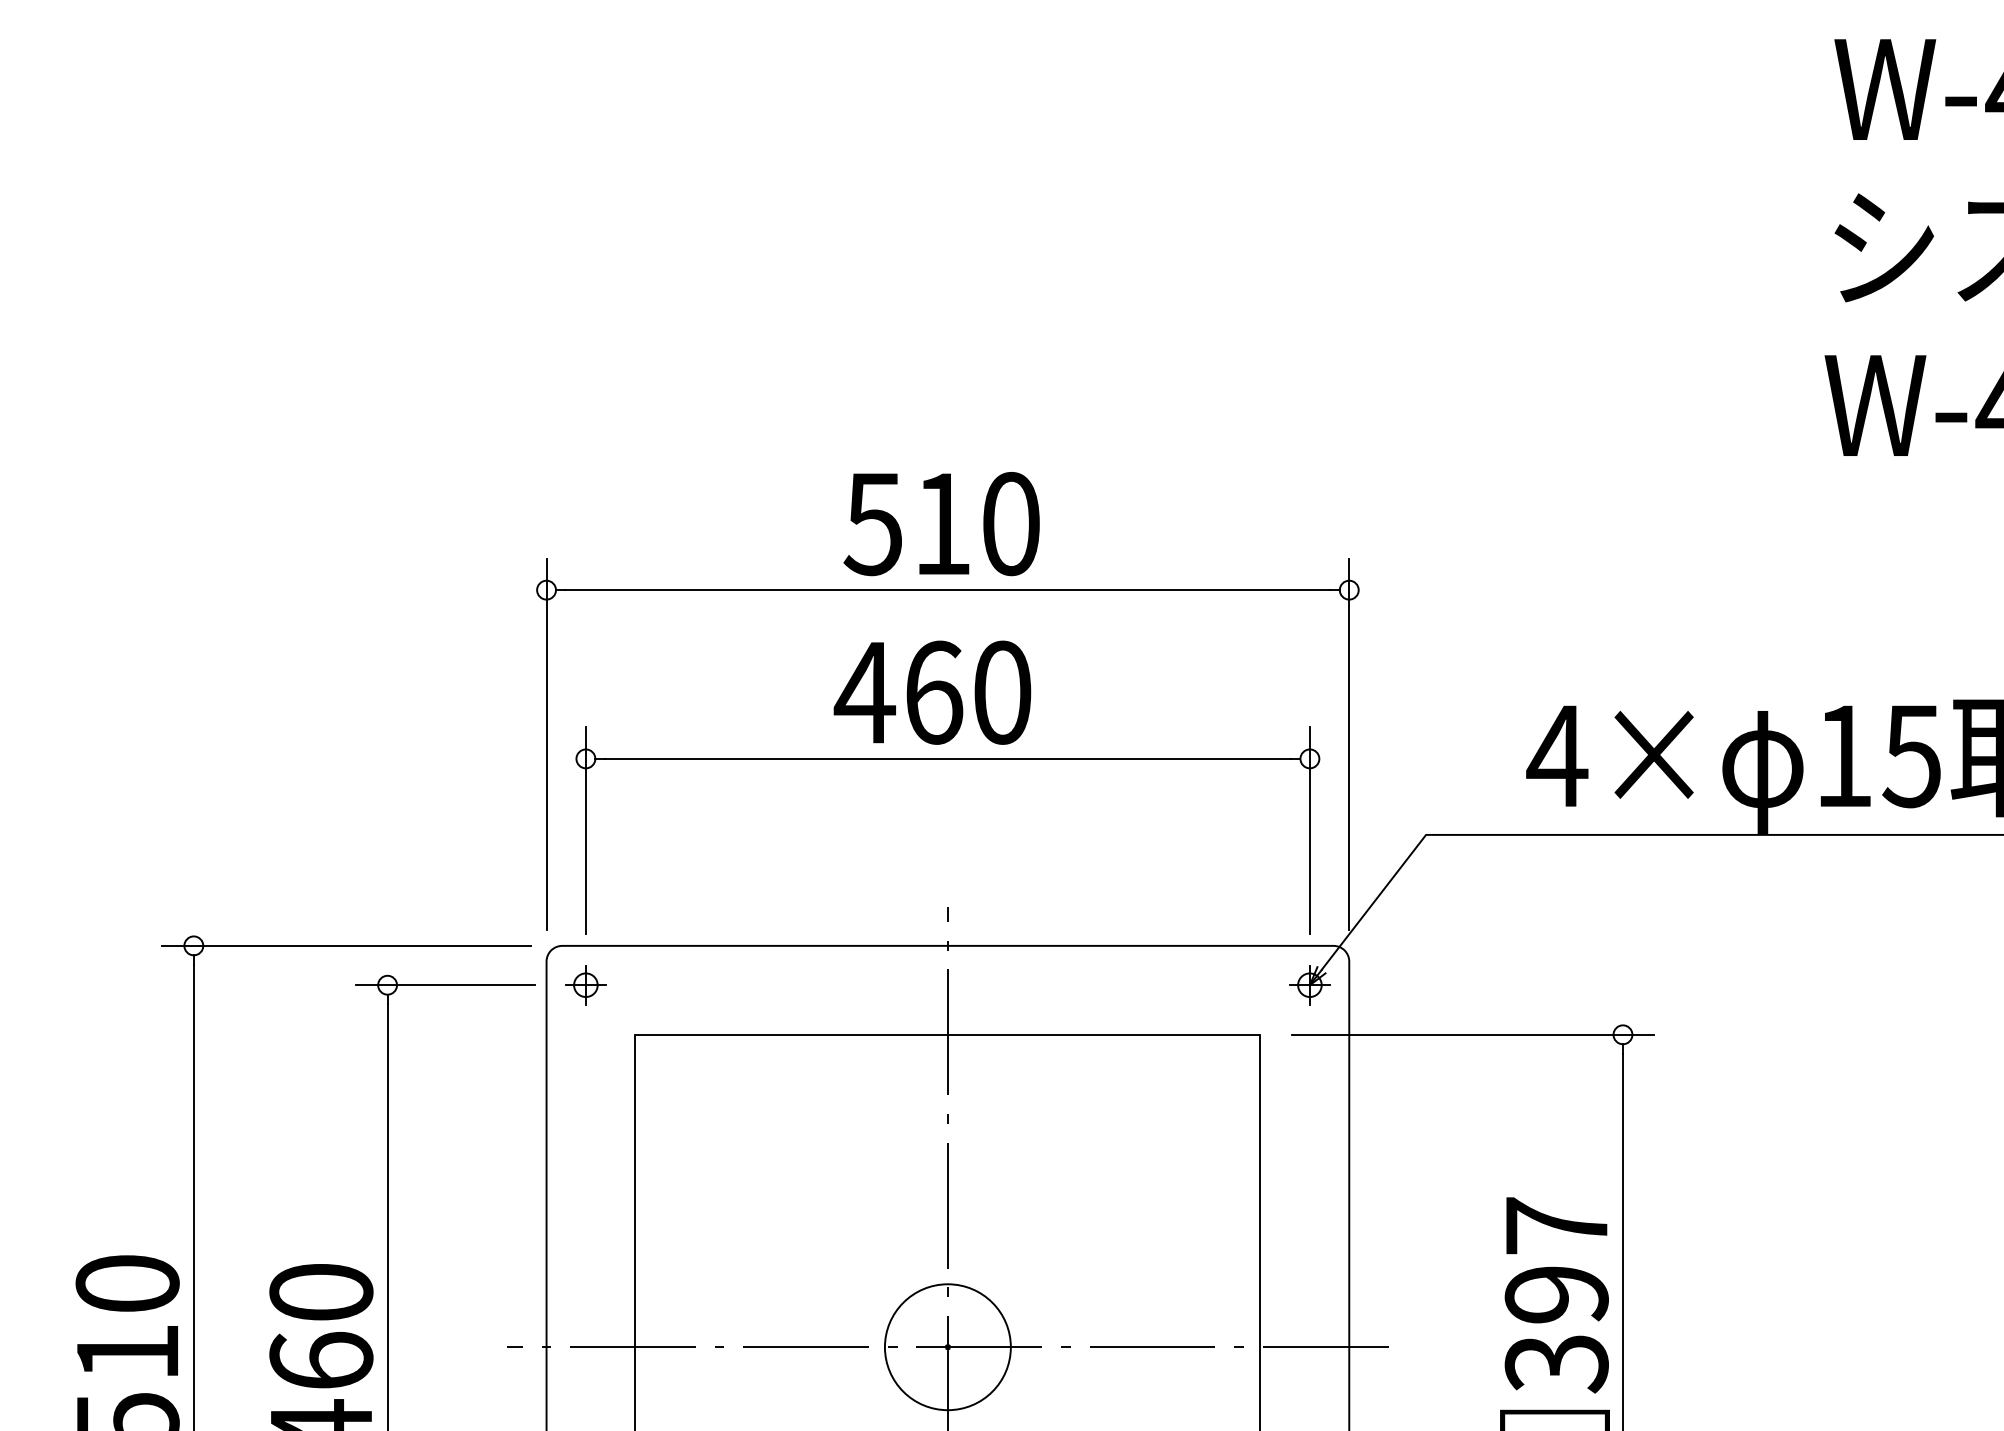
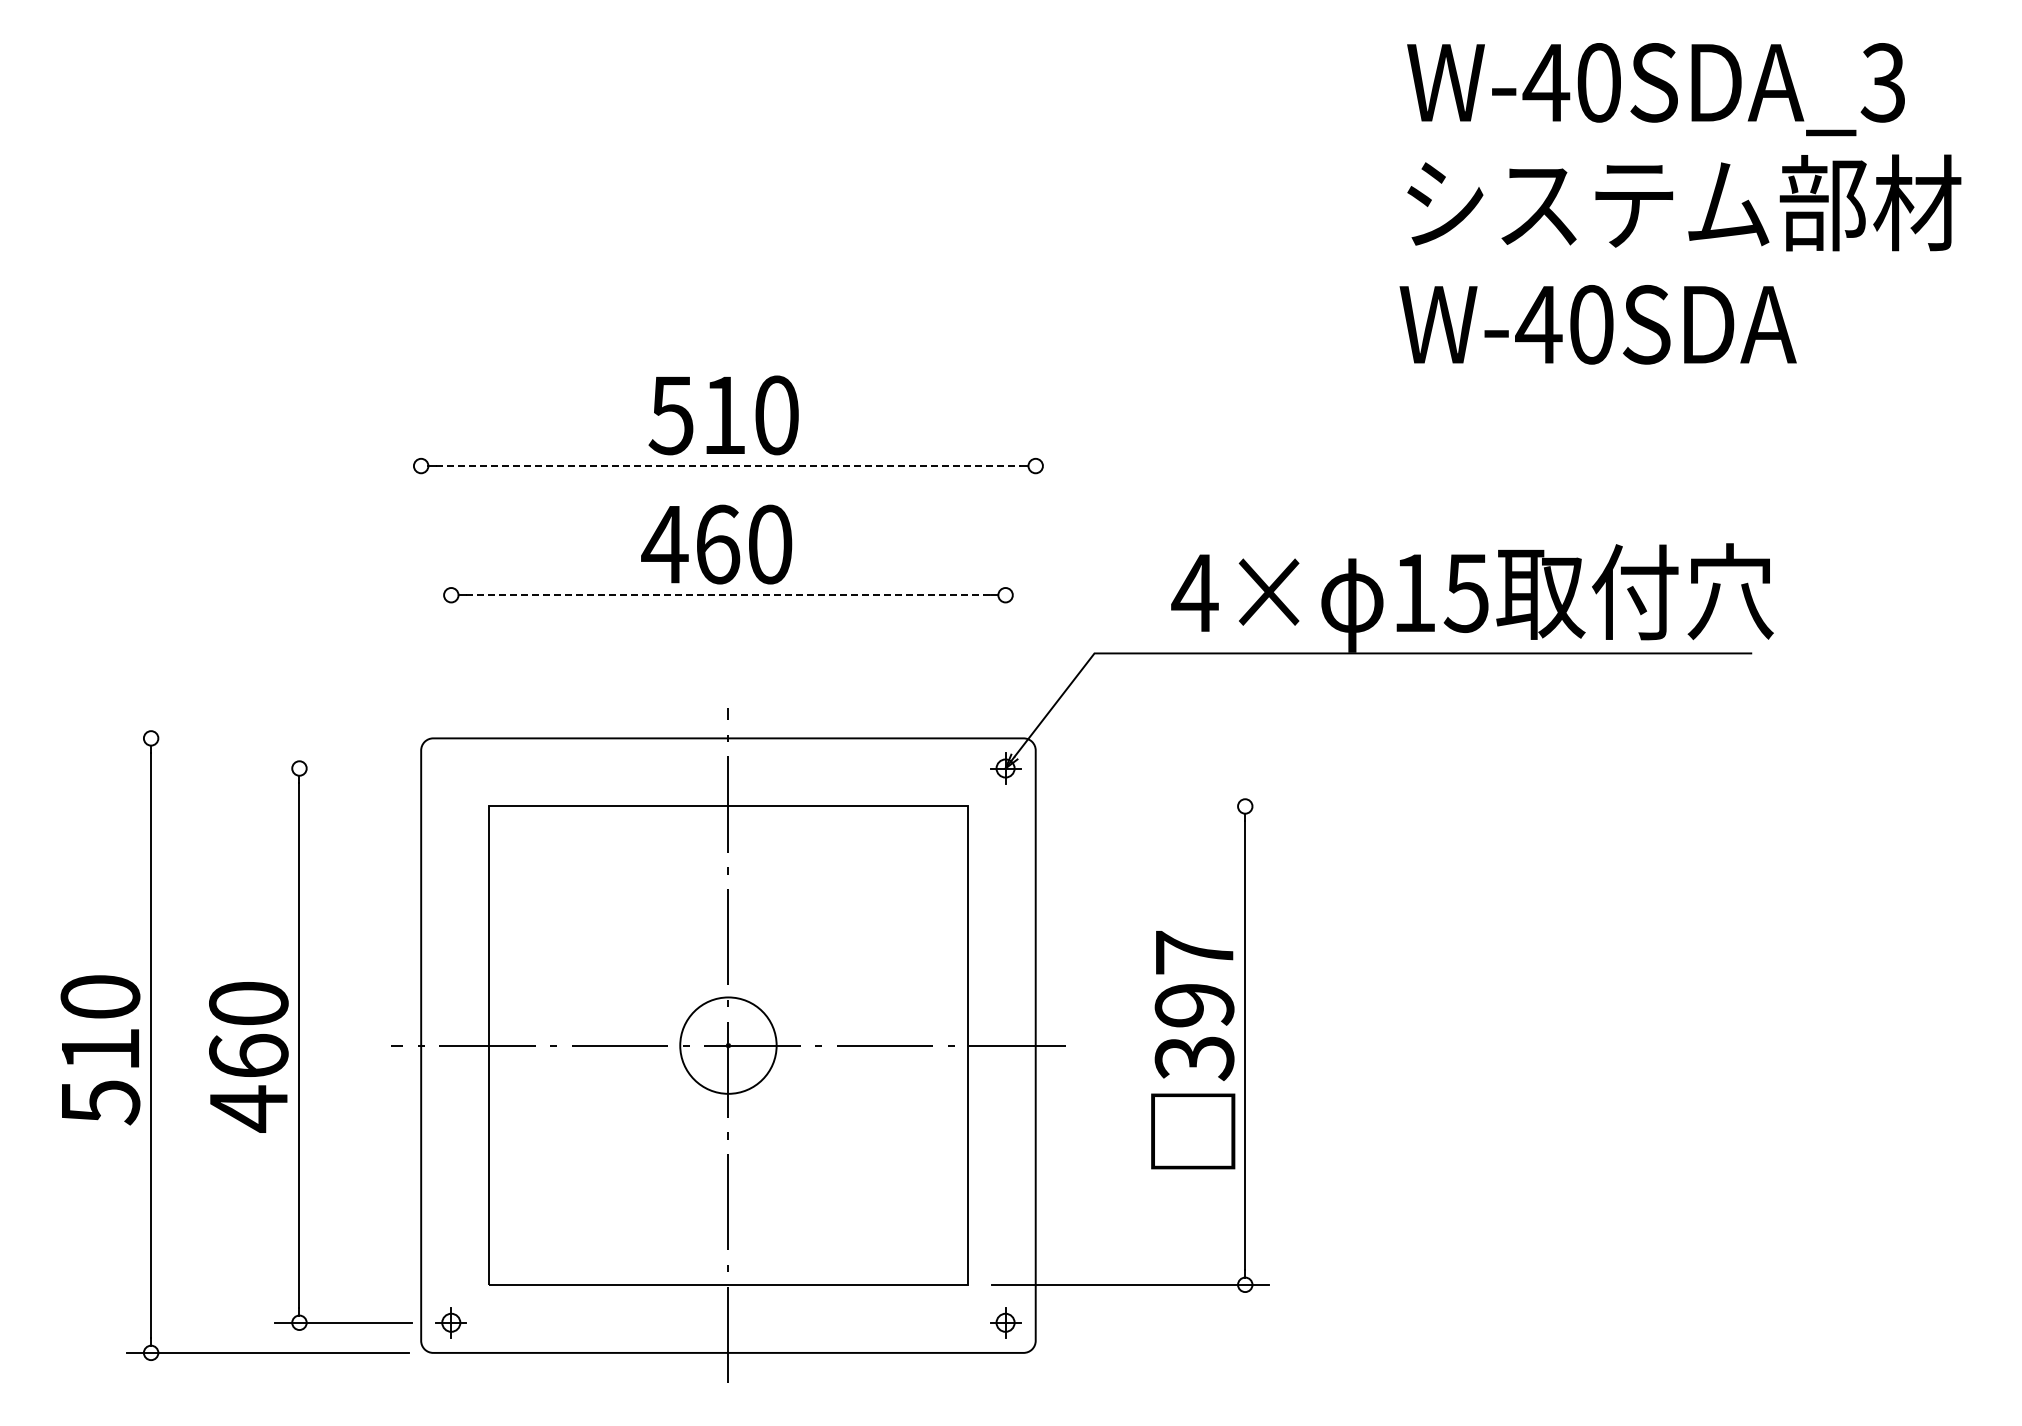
line: (947, 590) -> (728, 466), solid -> dashed
line: (546, 743) -> (421, 583), removed
line: (1348, 743) -> (1035, 583), removed
line: (947, 759) -> (728, 595), solid -> dashed
line: (586, 831) -> (451, 650), removed
line: (1309, 831) -> (1005, 650), removed
line: (347, 946) -> (268, 738), removed
line: (445, 985) -> (343, 768), removed
part: (584, 985) -> (450, 768), removed
line: (1473, 1034) -> (1130, 806), removed

